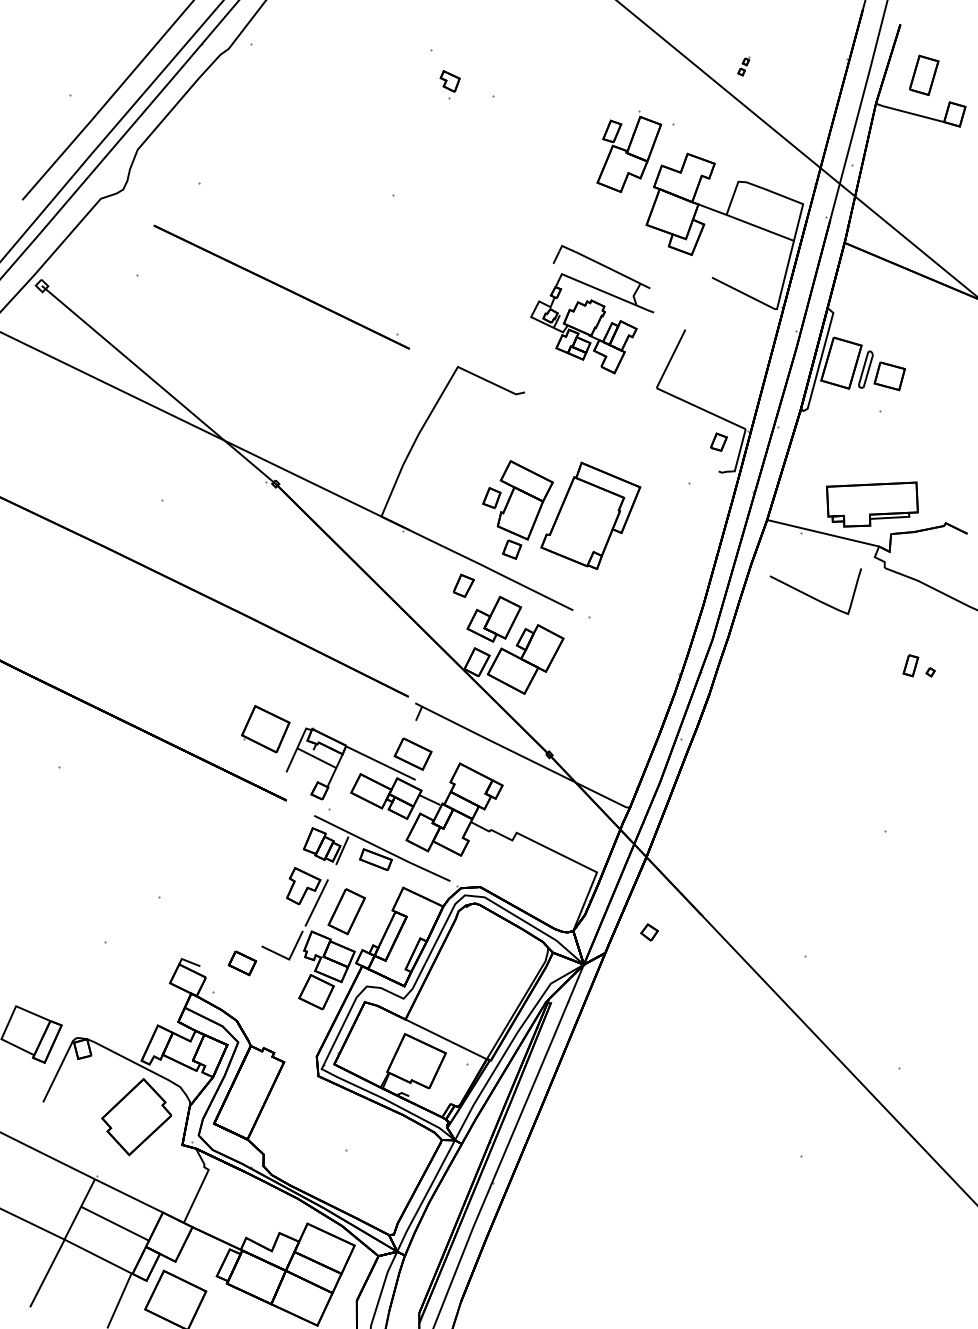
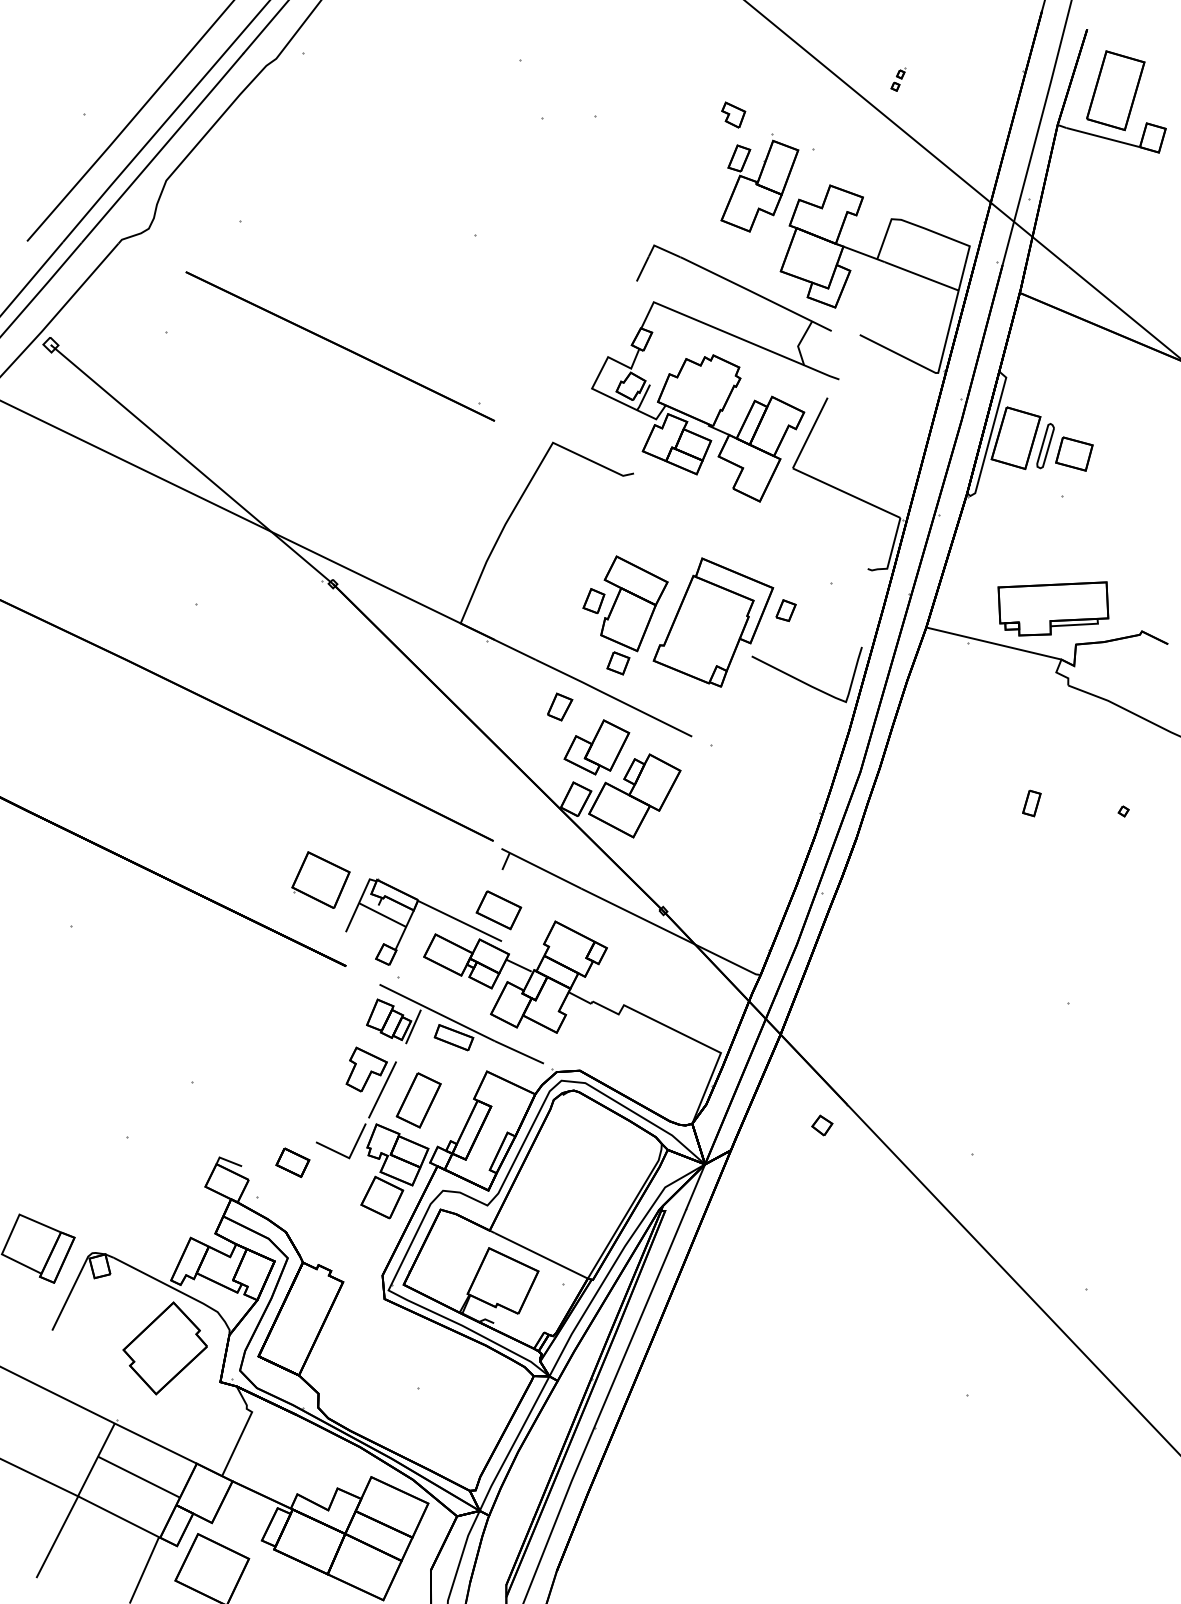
part: (923, 75) -> (1115, 90), size x1.67
part: (450, 80) -> (733, 114), moved
part: (592, 309) -> (715, 373), size x1.67
part: (718, 442) -> (785, 610), moved
curve: (812, 596) -> (802, 680), moved
part: (910, 665) -> (1031, 803), moved
part: (649, 932) -> (822, 1125), moved

